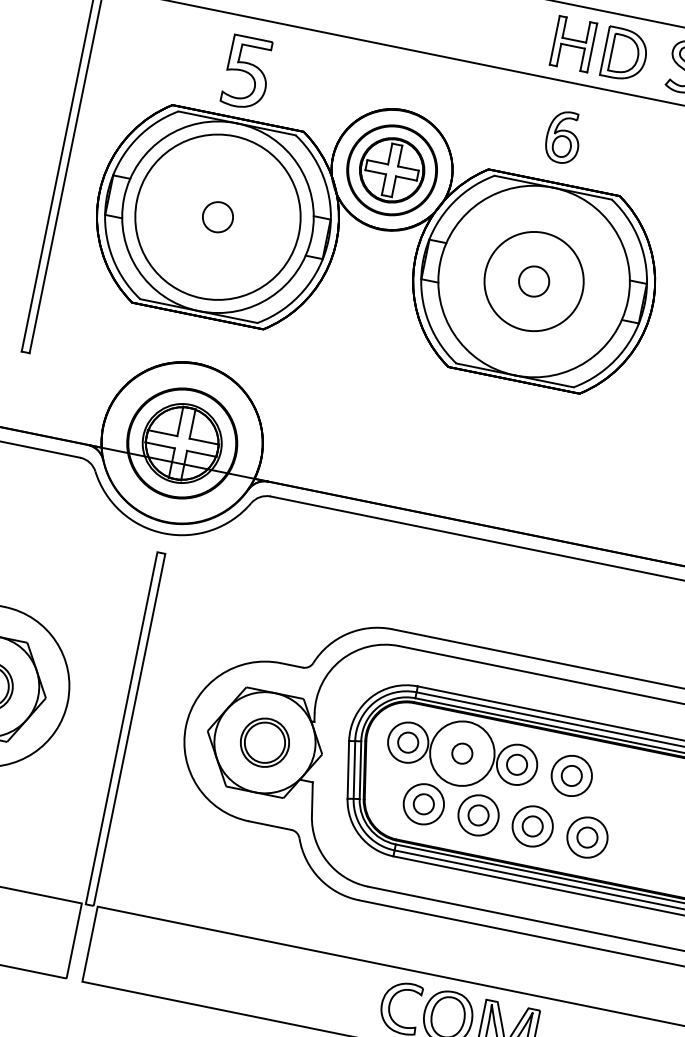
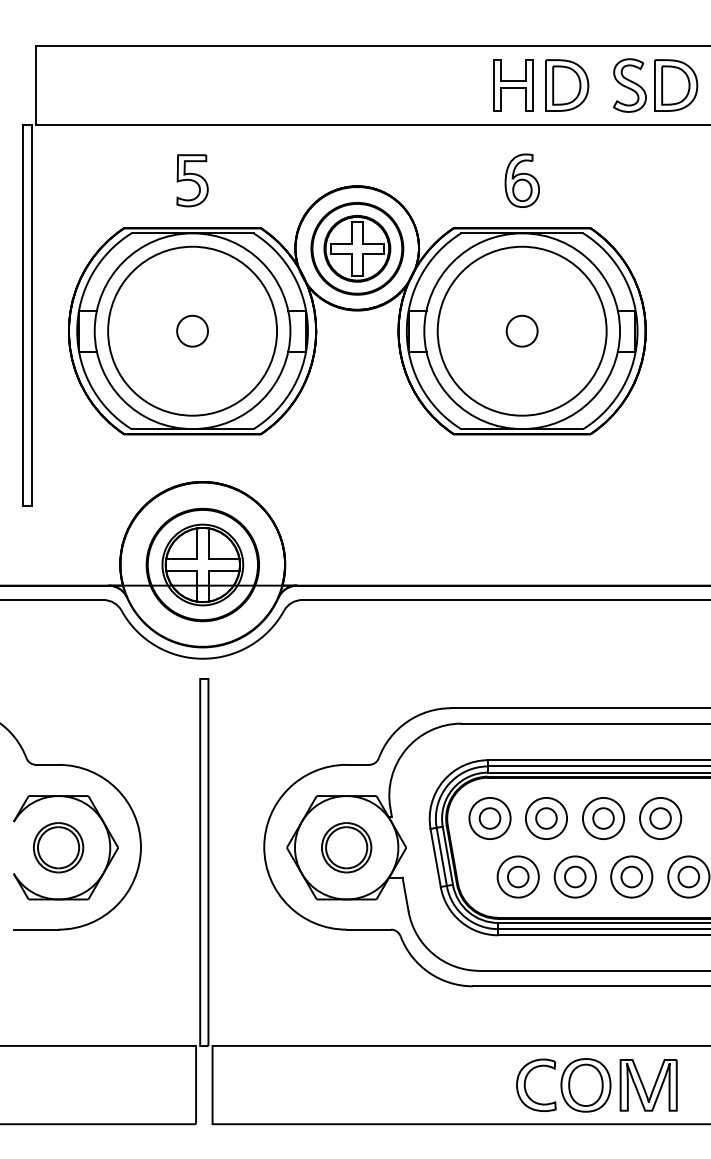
part: (247, 72) -> (192, 180), size x0.71
circle: (533, 280) -> (521, 330), size x1.67
circle: (462, 753) -> (546, 818), size x0.62

